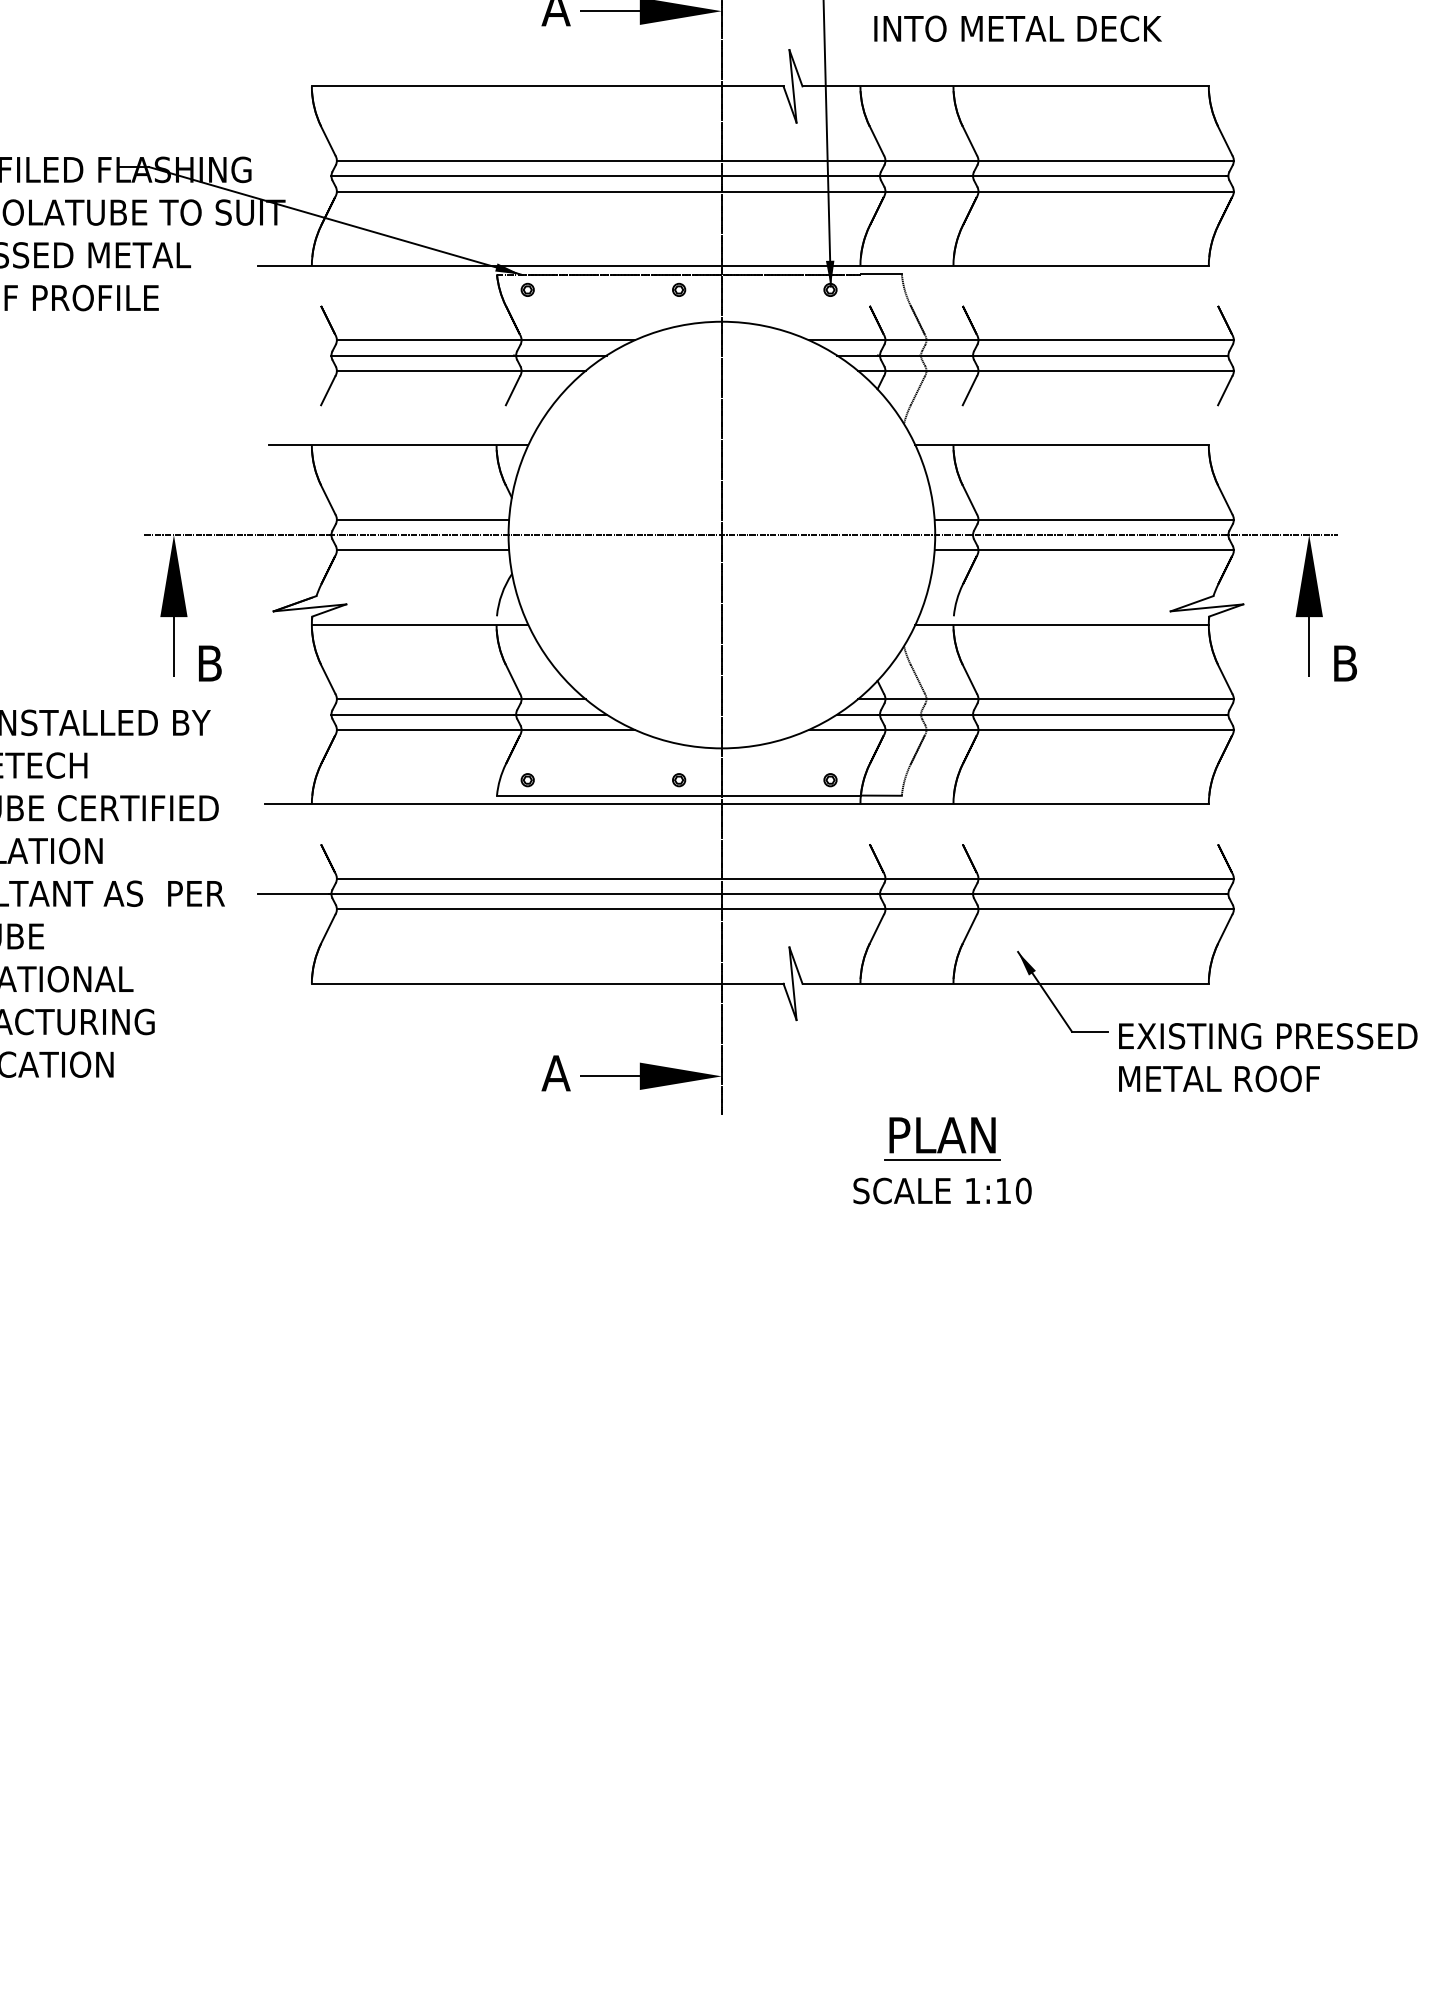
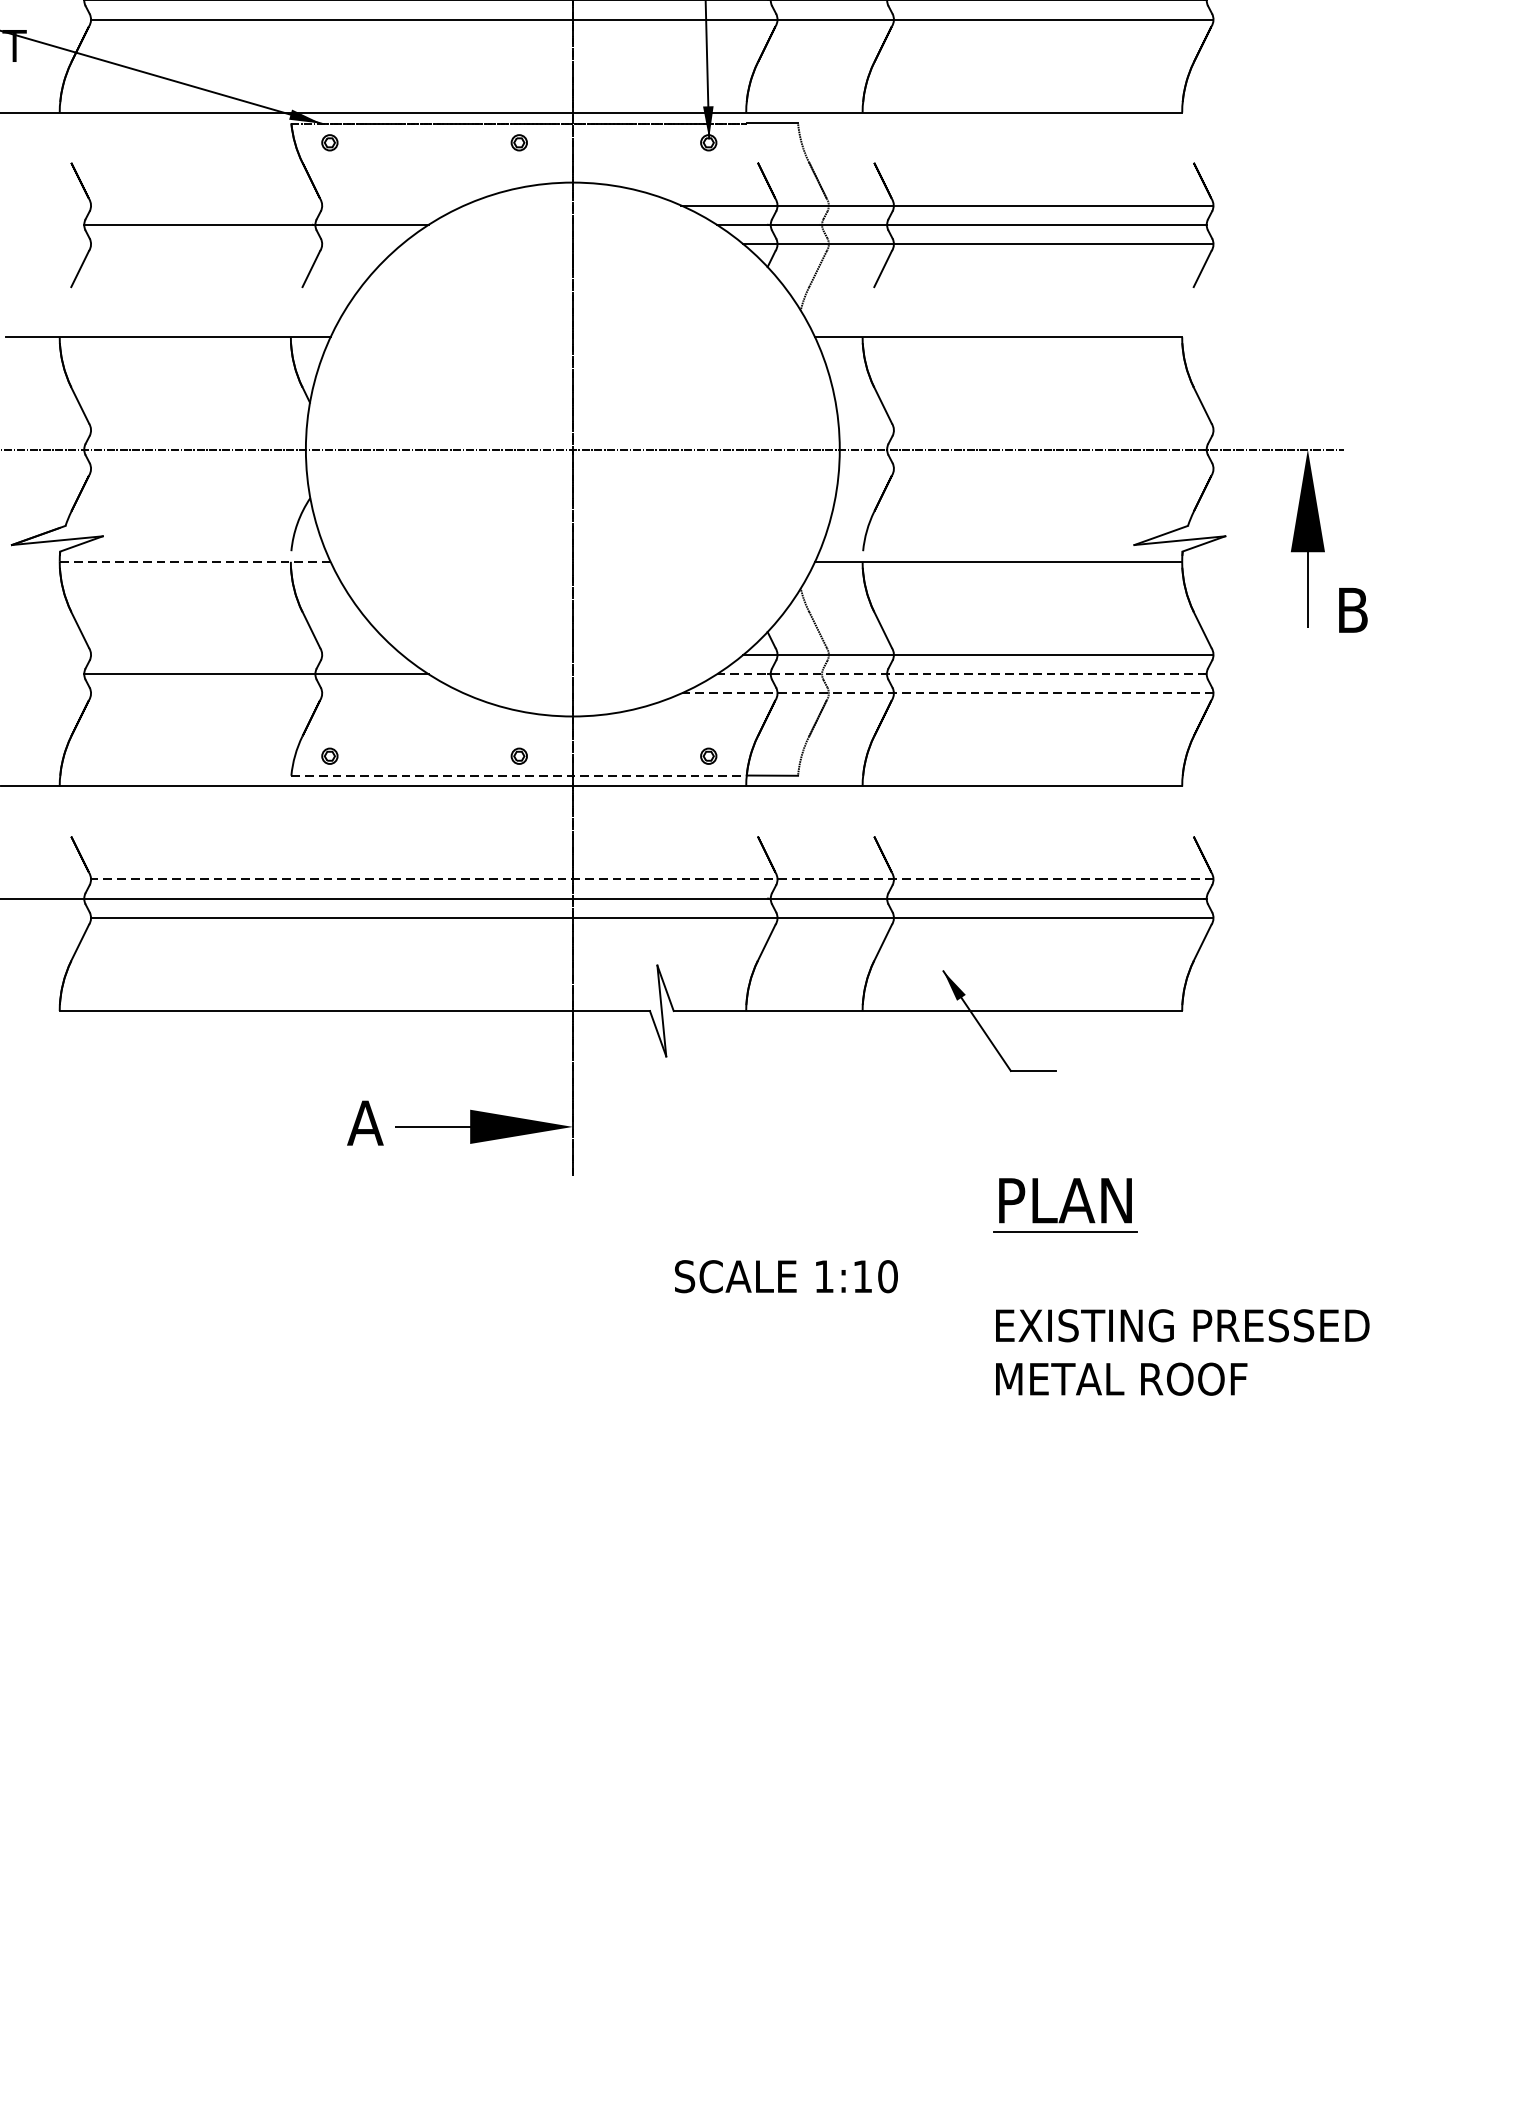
line: (485, 340) -> (277, 206), removed
line: (460, 370) -> (245, 243), removed
line: (422, 519) -> (198, 430), removed
line: (1083, 519) -> (1025, 430), removed
line: (422, 550) -> (198, 468), removed
line: (1083, 550) -> (1025, 468), removed
line: (419, 624) -> (194, 561), solid -> dashed
line: (460, 699) -> (245, 655), removed
line: (1032, 714) -> (961, 674), solid -> dashed
line: (485, 729) -> (277, 692), removed
line: (1021, 729) -> (947, 692), solid -> dashed
line: (678, 795) -> (518, 775), solid -> dashed
line: (784, 878) -> (651, 879), solid -> dashed
text: (1268, 1057) -> (1183, 1352), moved
part: (942, 1138) -> (1065, 1204), moved
text: (942, 1190) -> (786, 1276), moved

